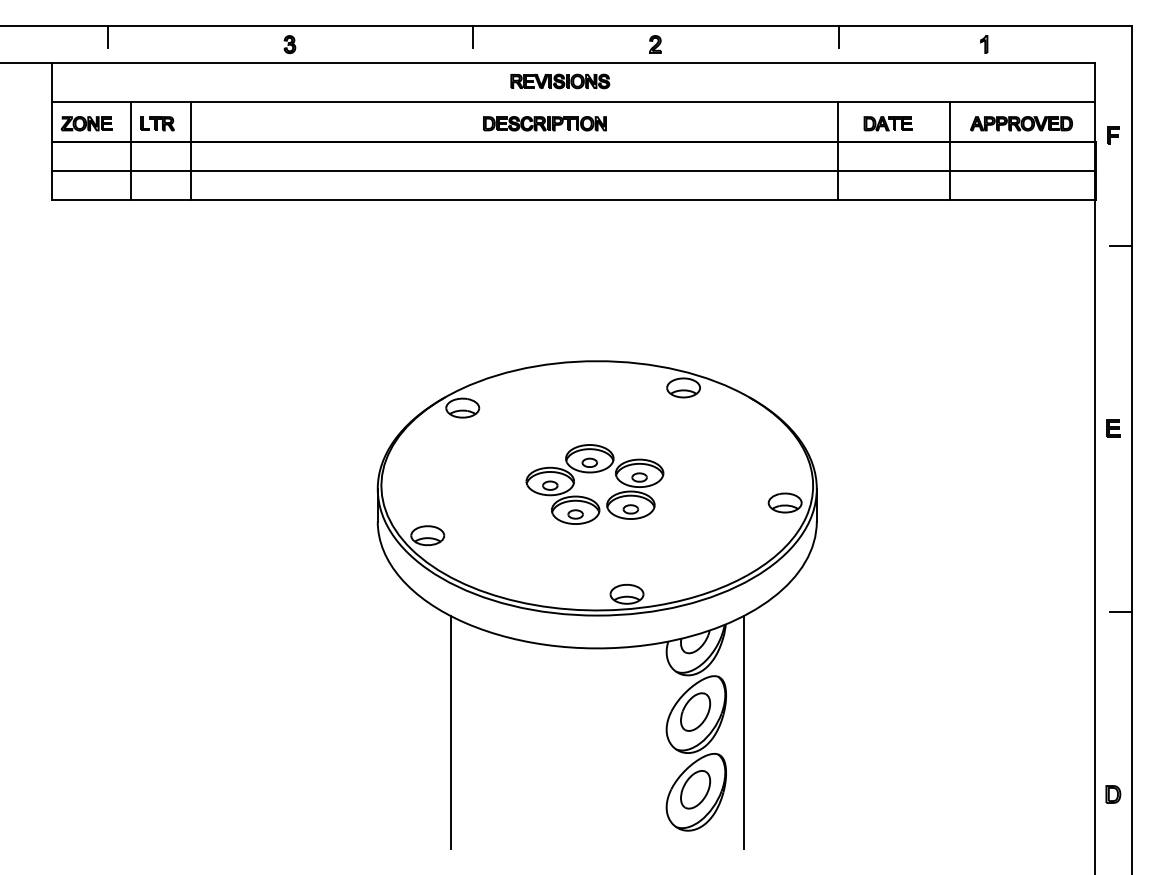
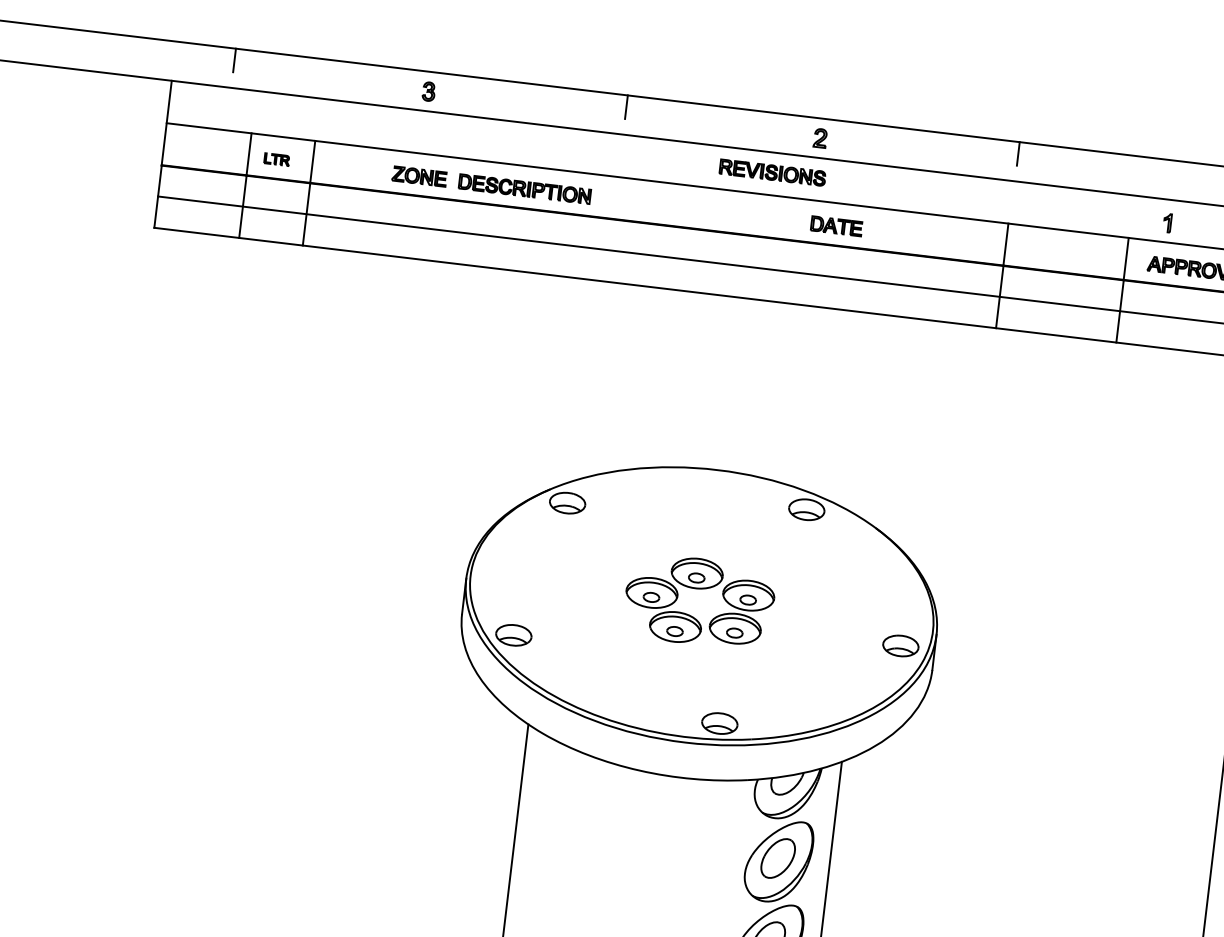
part: (984, 44) -> (1167, 223), moved
part: (560, 81) -> (772, 172), moved
part: (86, 123) -> (419, 176), moved
part: (157, 123) -> (277, 159), size x0.7
part: (544, 123) -> (524, 188), moved
part: (887, 123) -> (836, 225), moved

